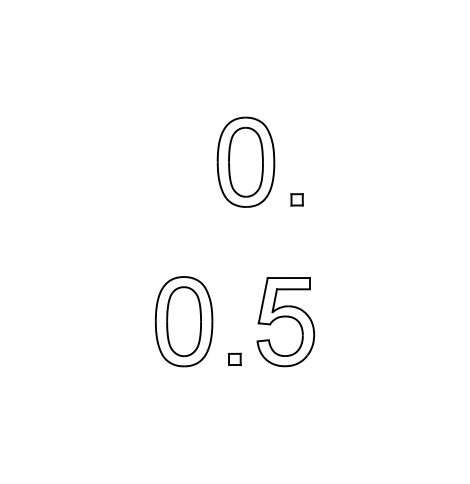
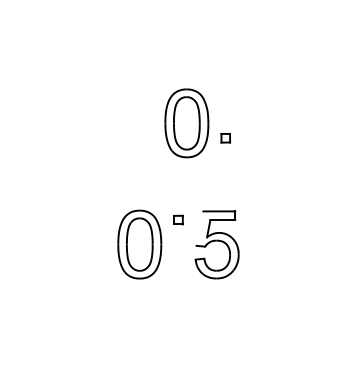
part: (296, 199) -> (225, 137), moved
line: (262, 300) -> (199, 228), removed
part: (234, 359) -> (178, 220), moved

